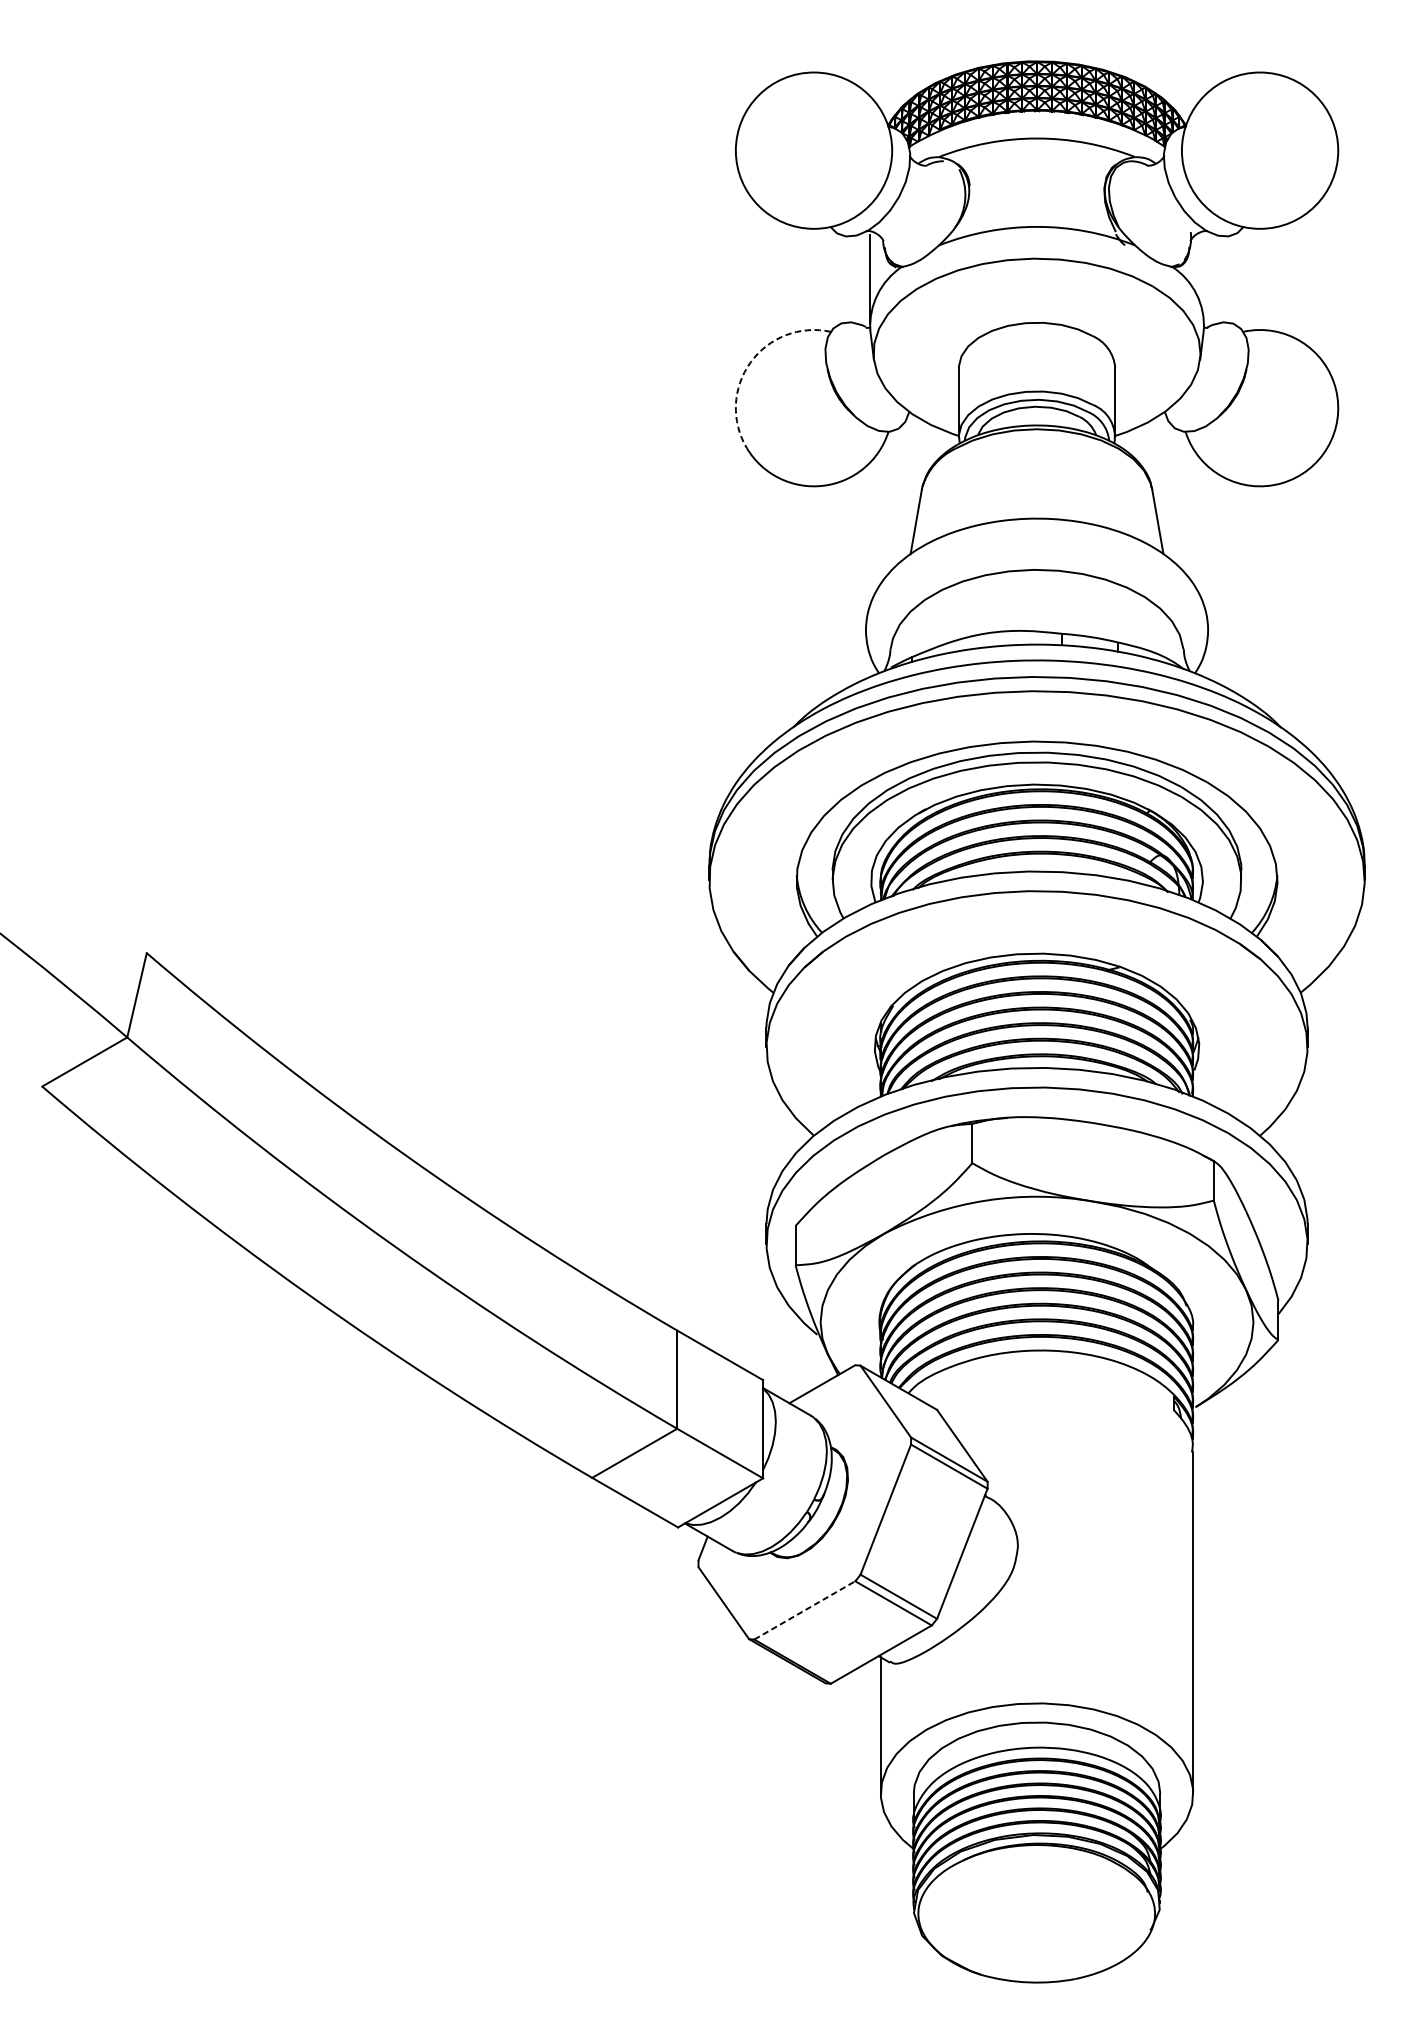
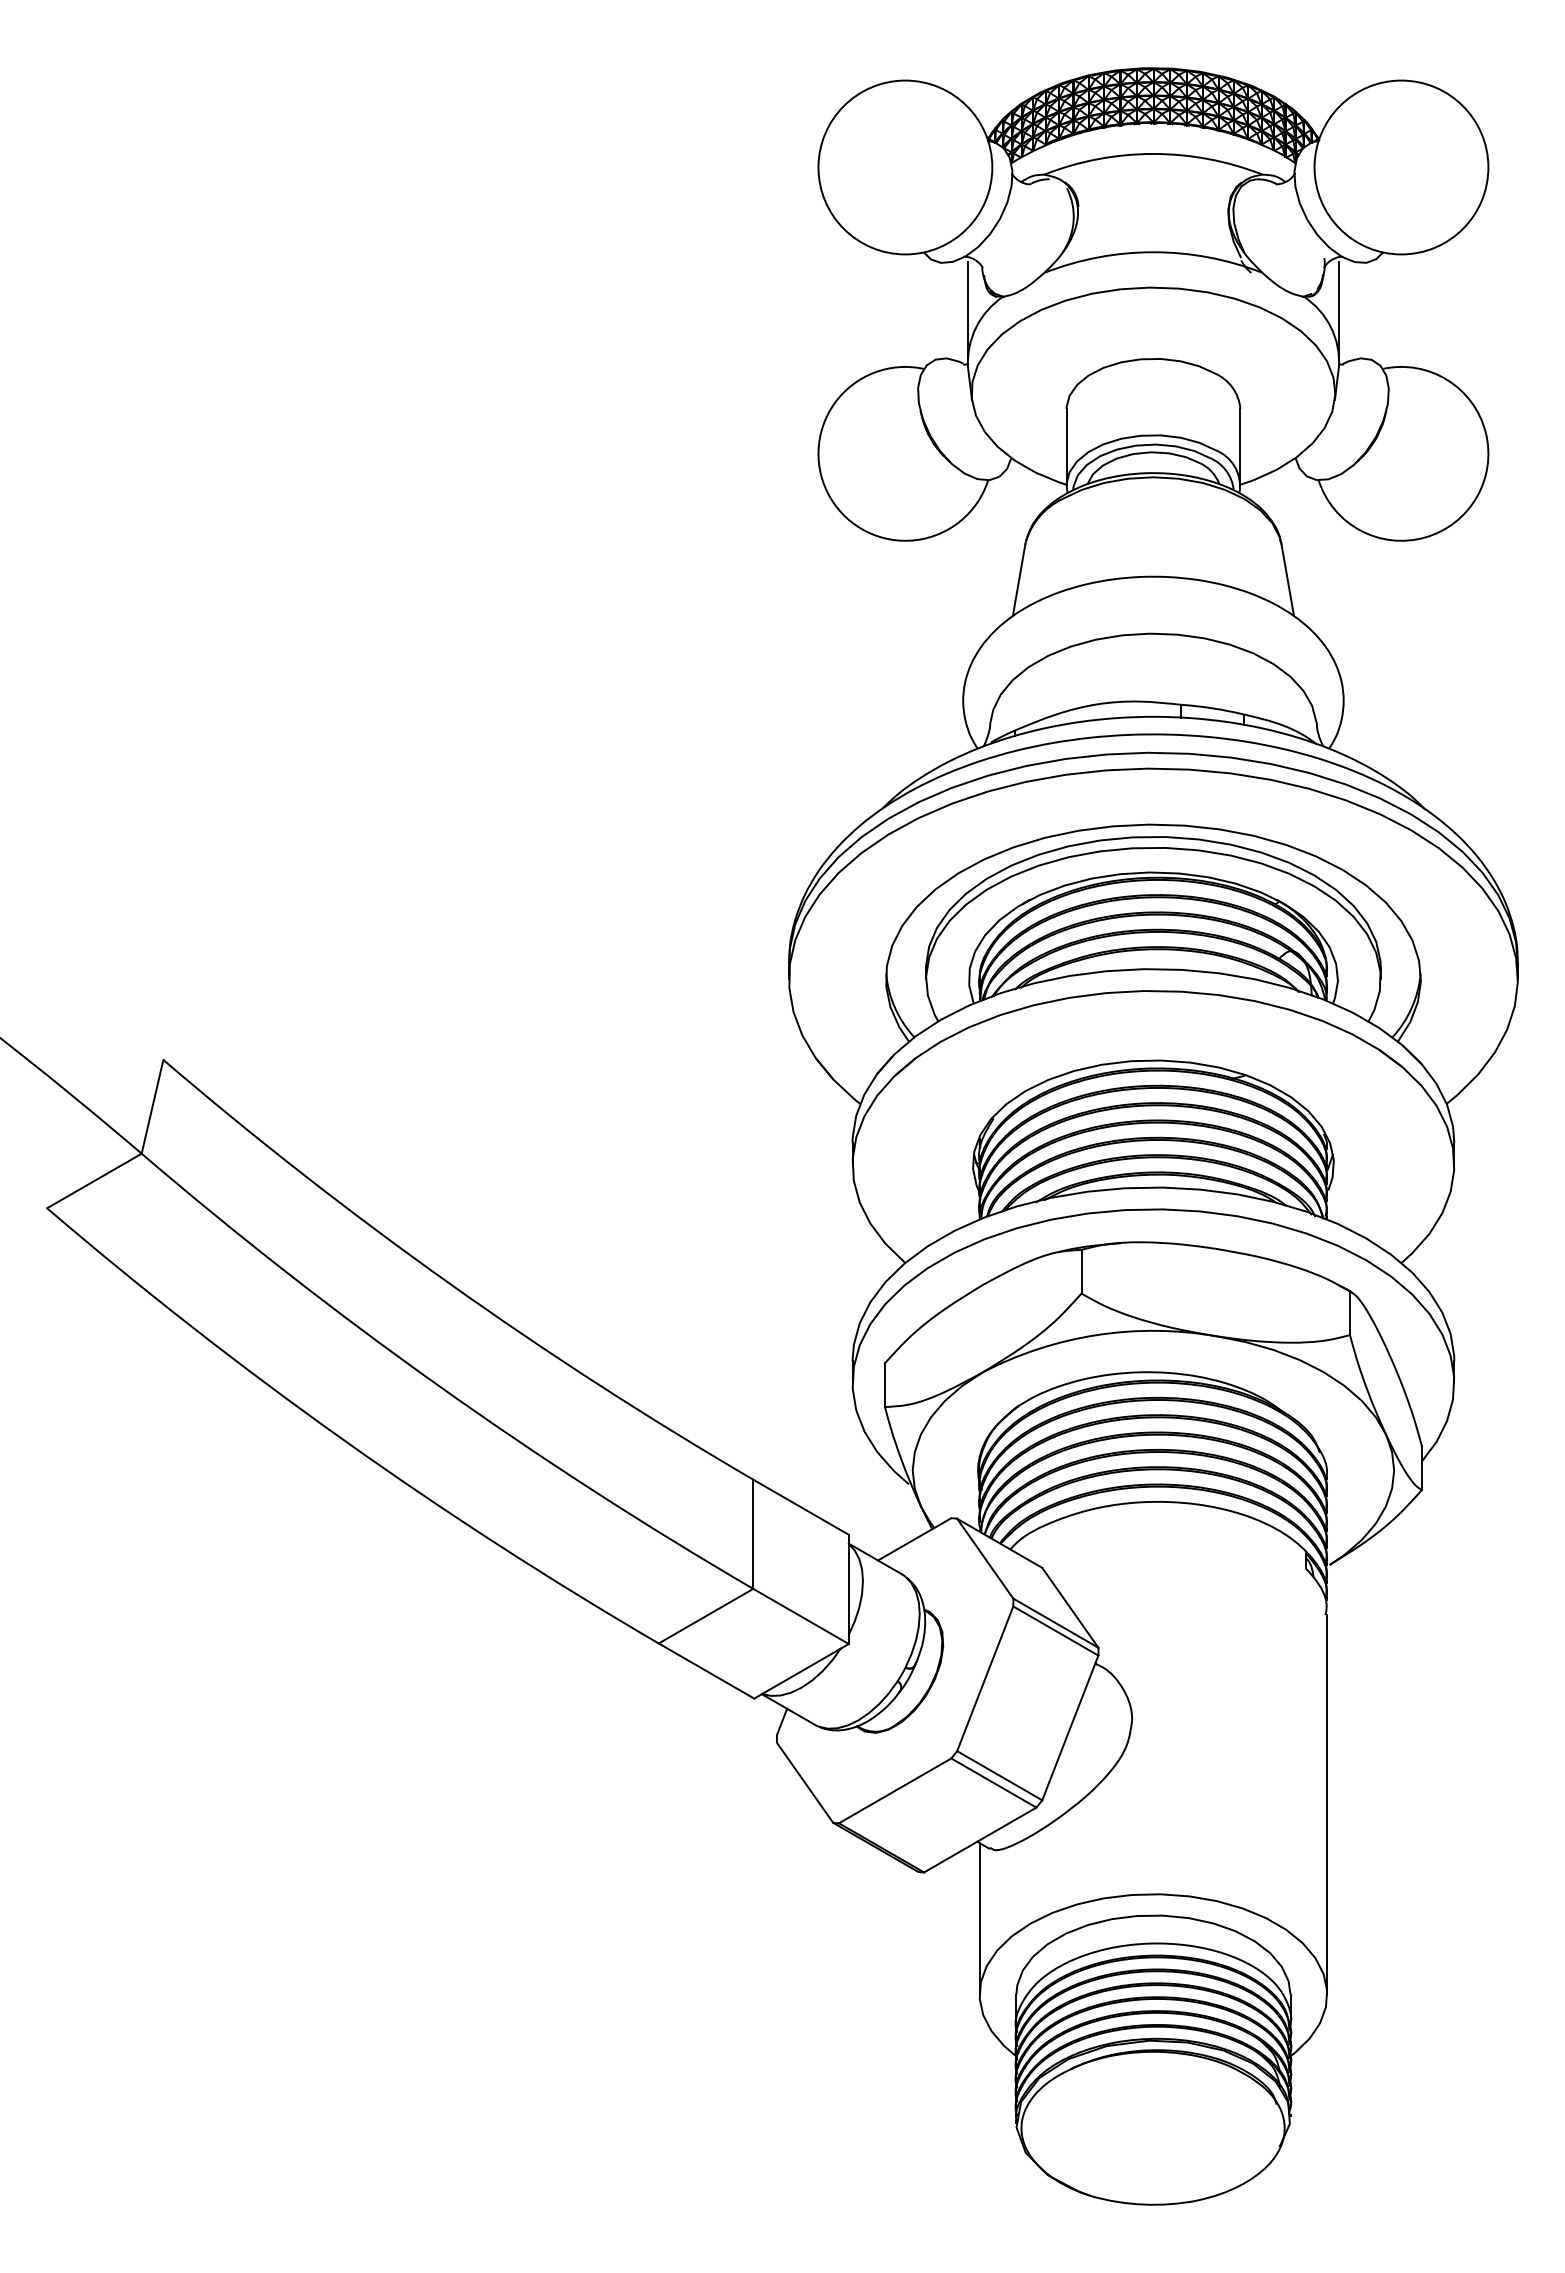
line: (1204, 279) -> (1339, 310), added
arc: (750, 362) -> (834, 403), dashed -> solid
line: (805, 1610) -> (895, 1790), dashed -> solid

